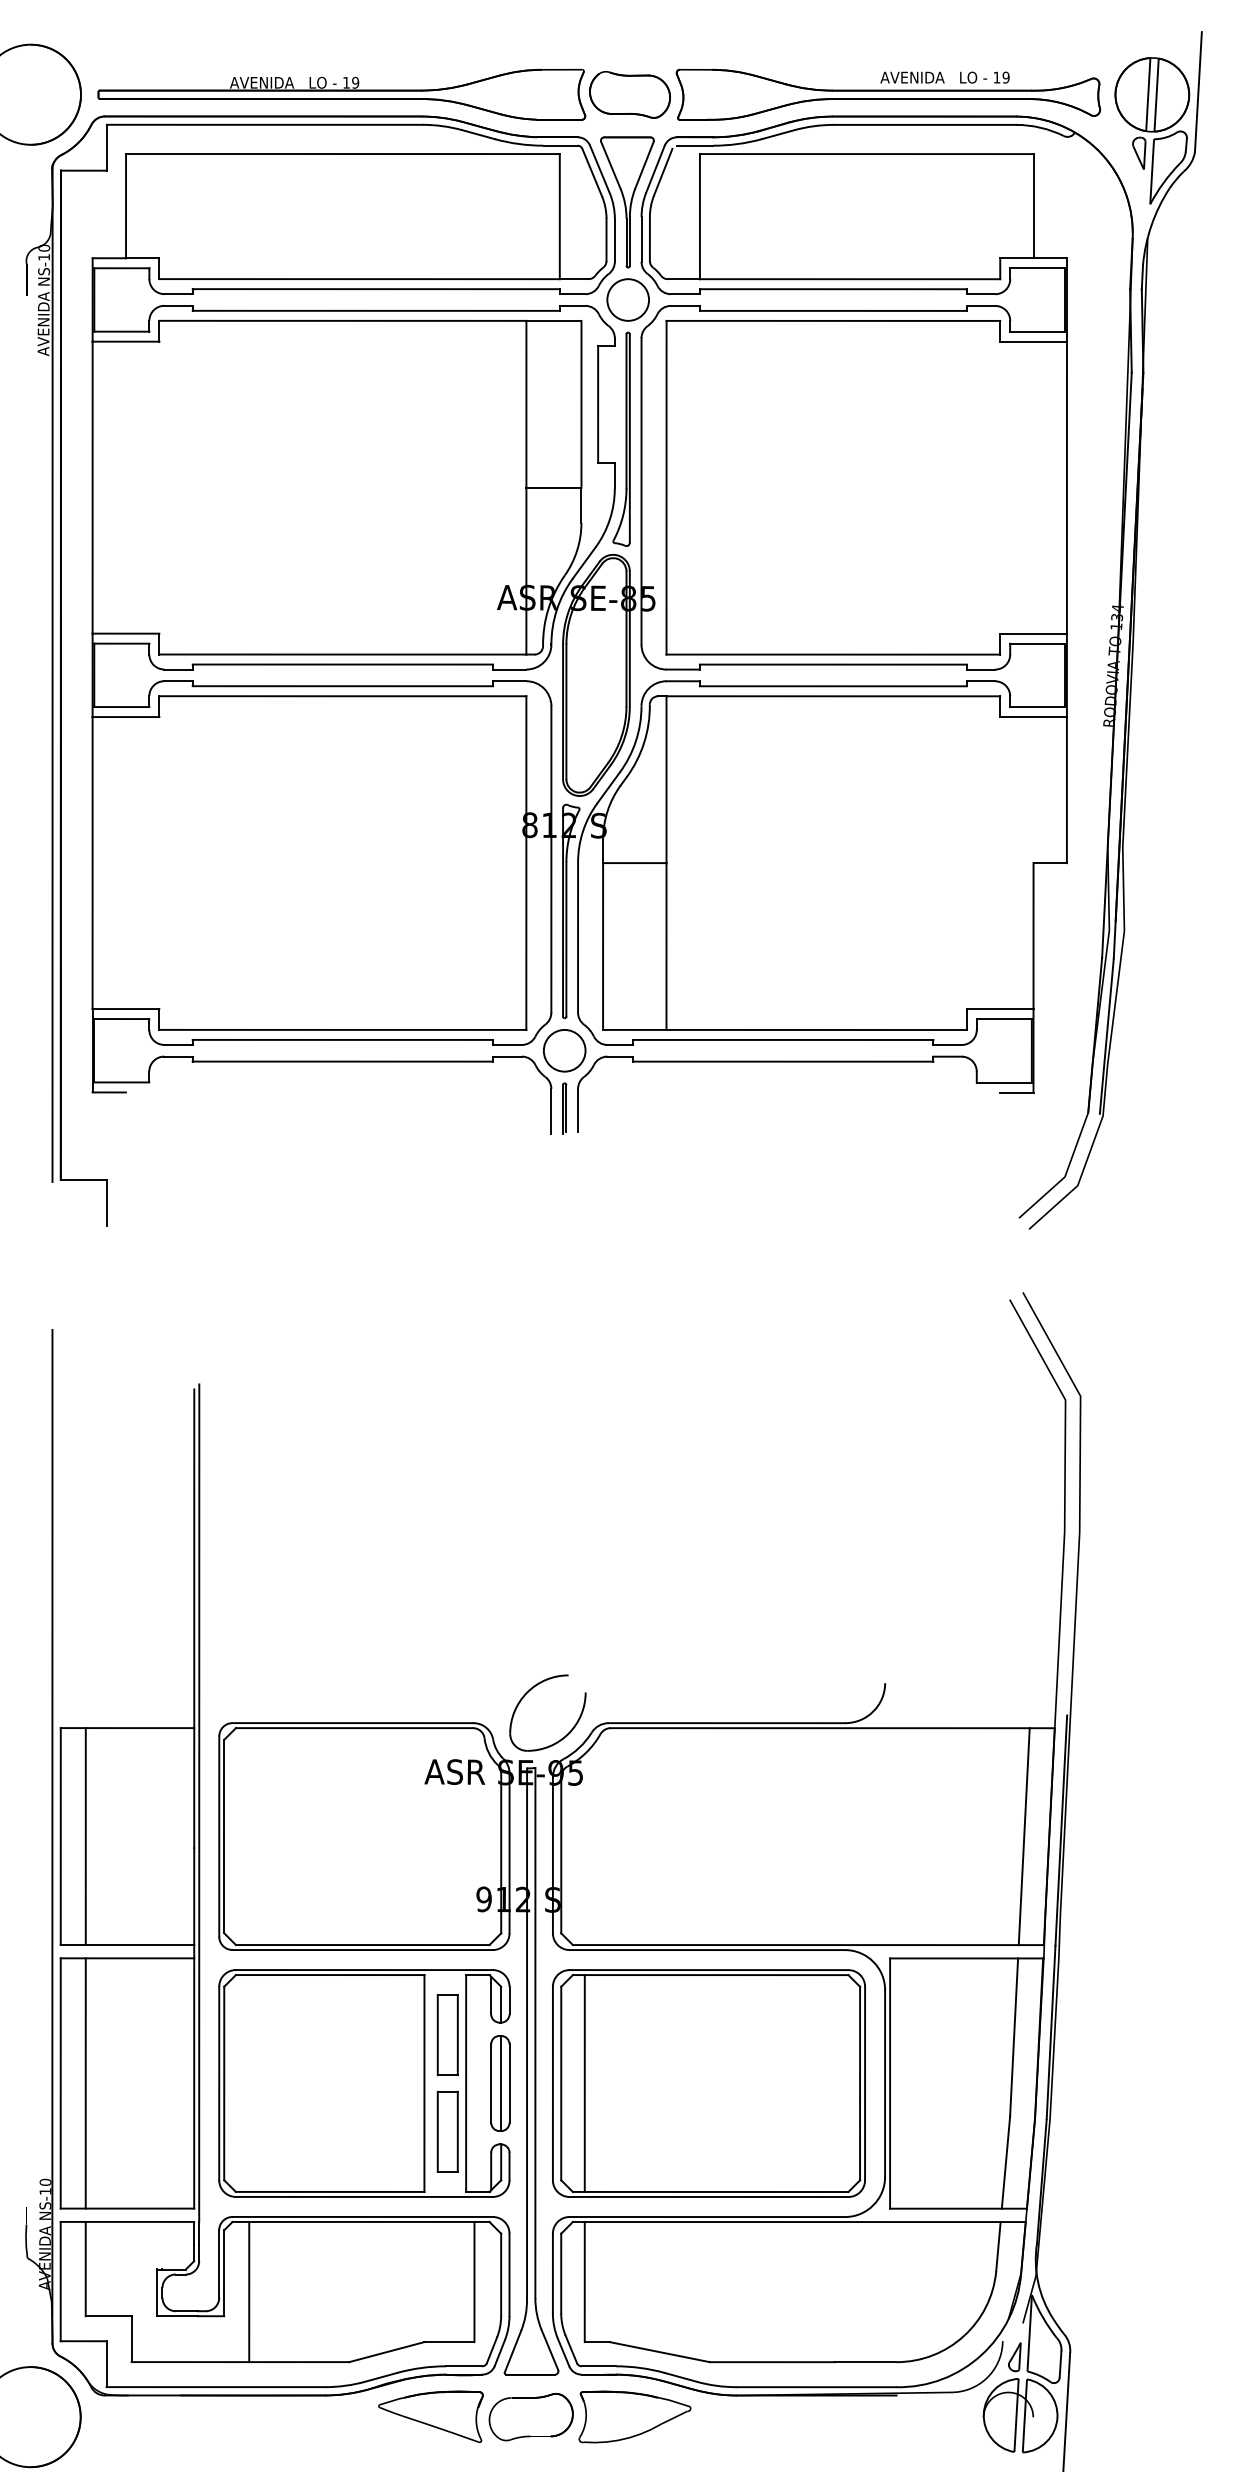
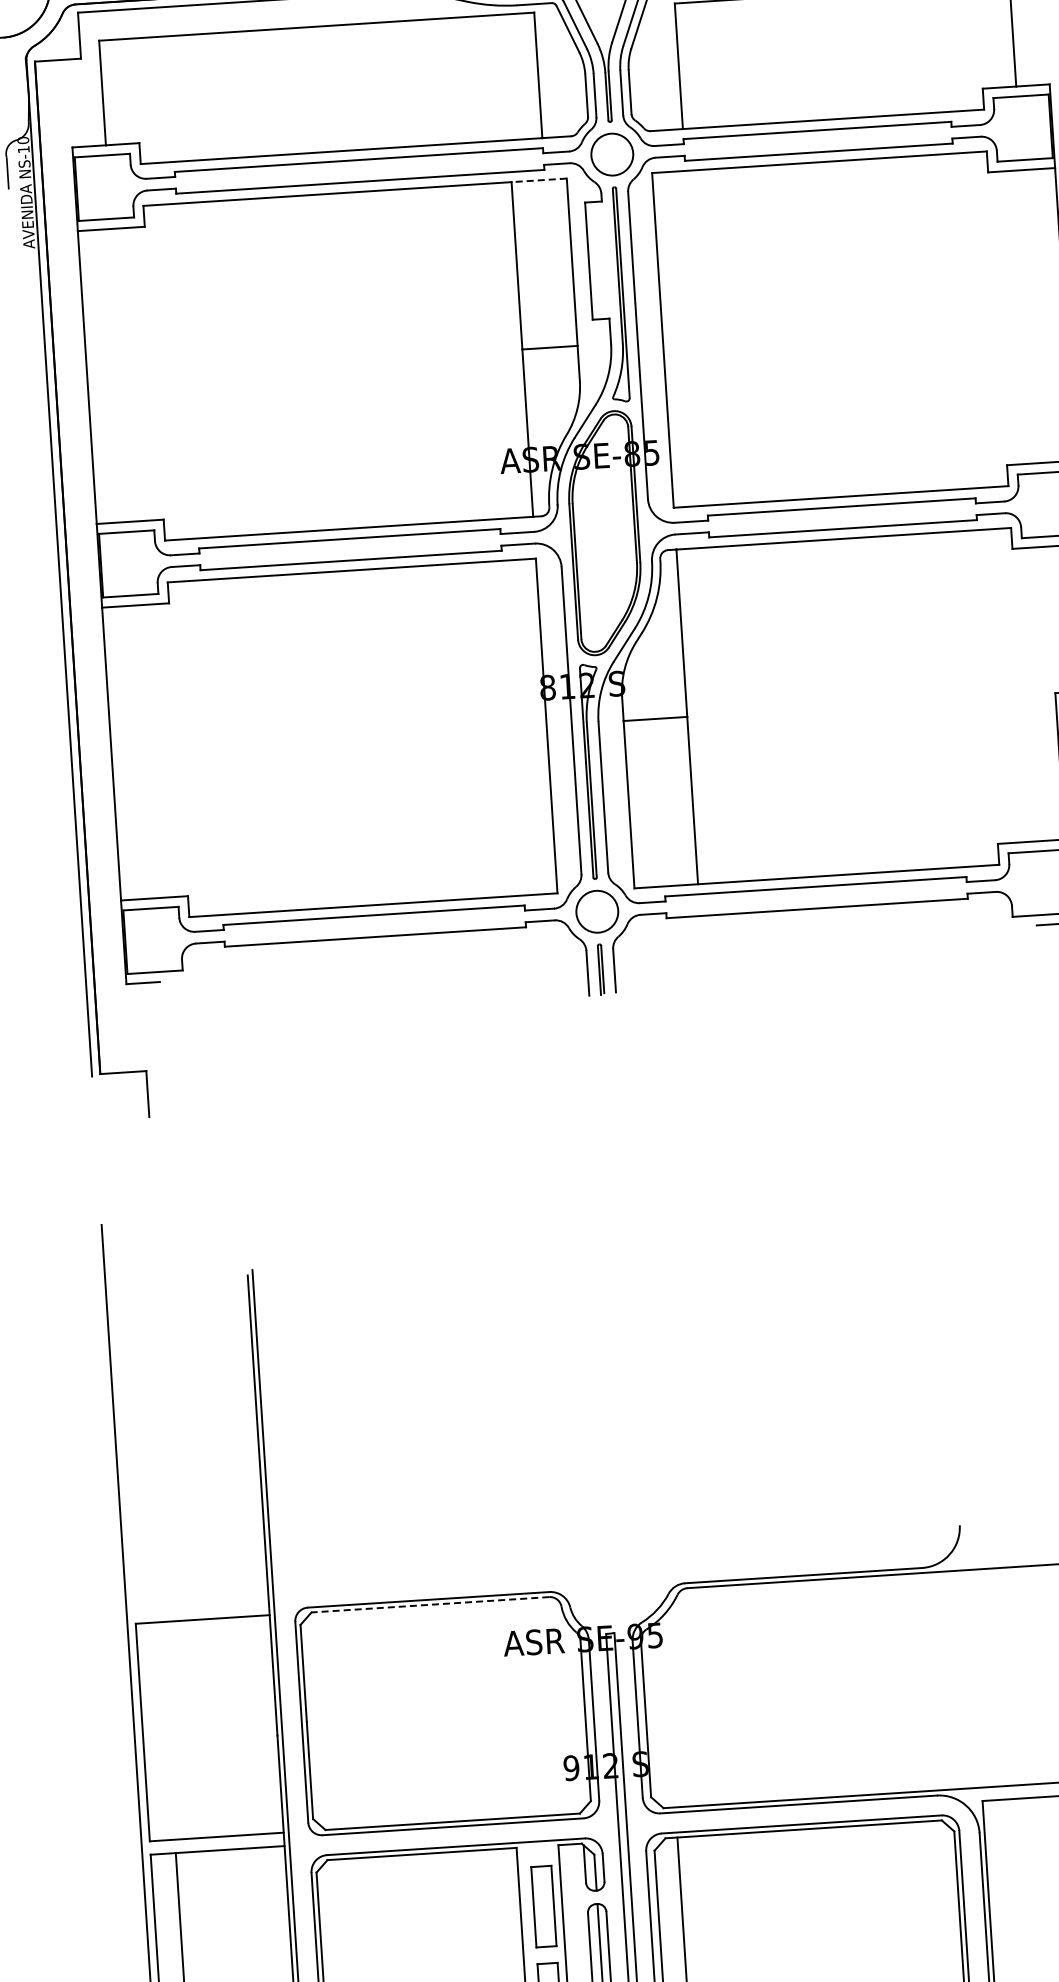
line: (553, 320) -> (538, 180), solid -> dashed
part: (532, 1689) -> (606, 1554), removed
line: (354, 1728) -> (430, 1605), solid -> dashed
line: (85, 1836) -> (167, 1730), removed

